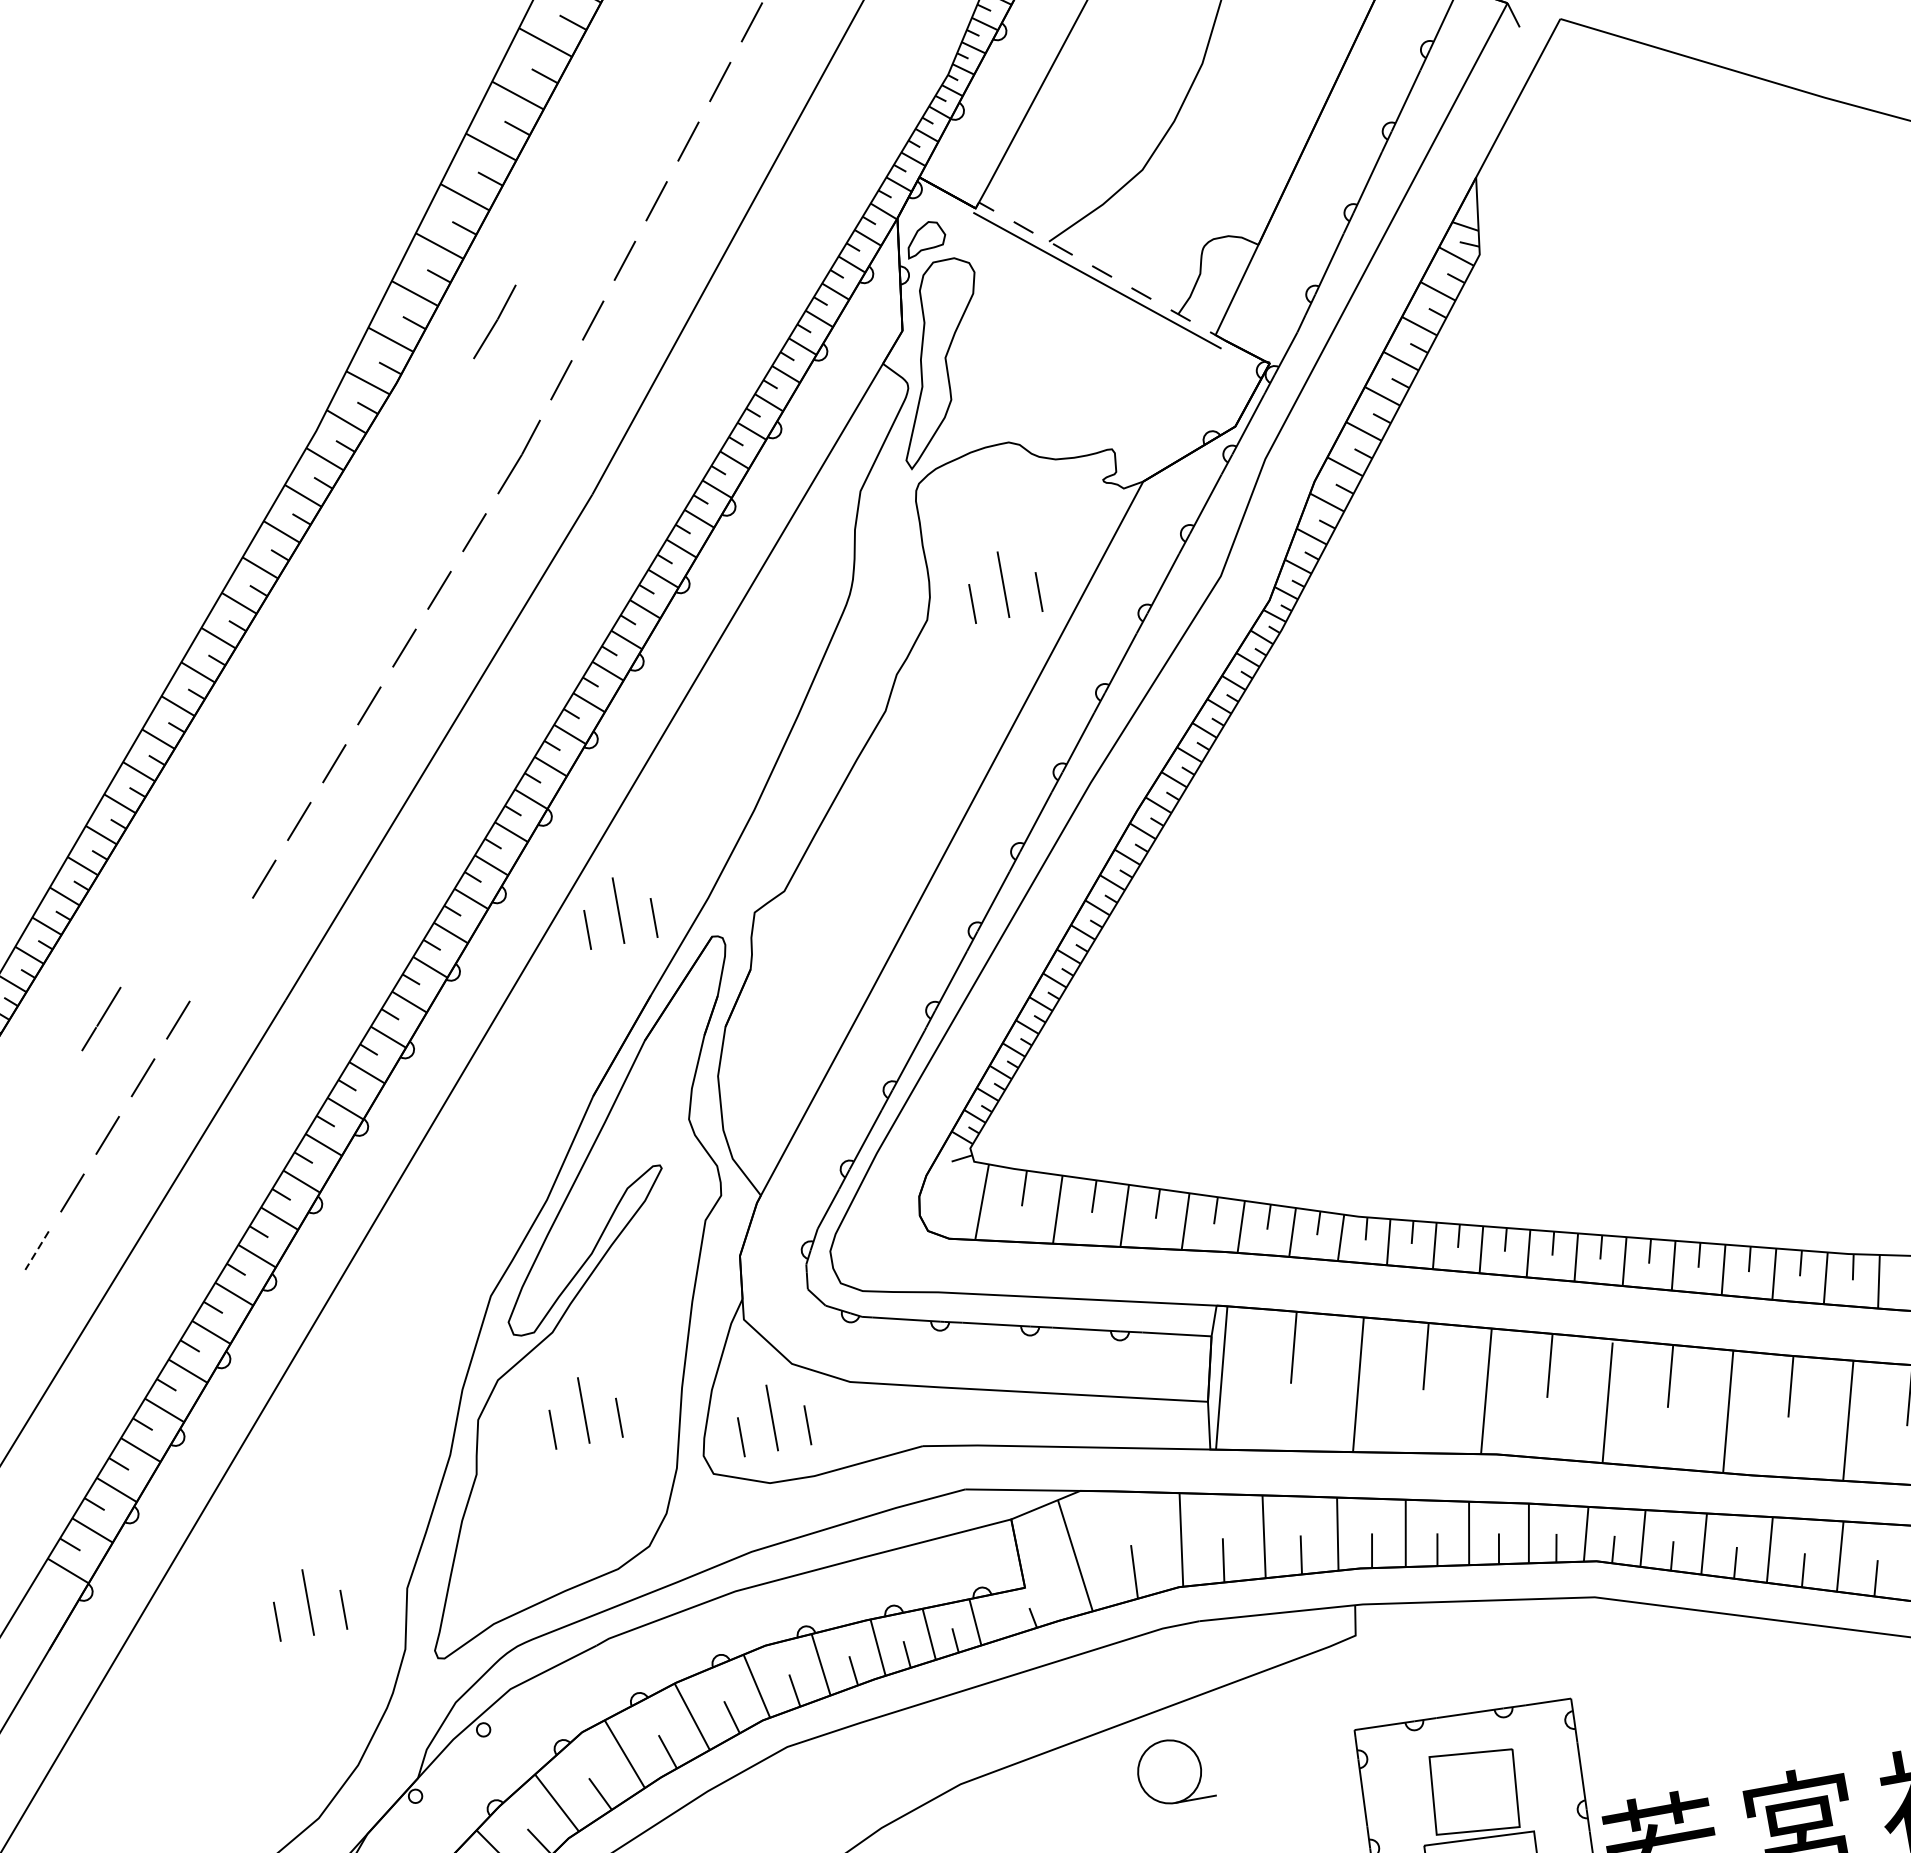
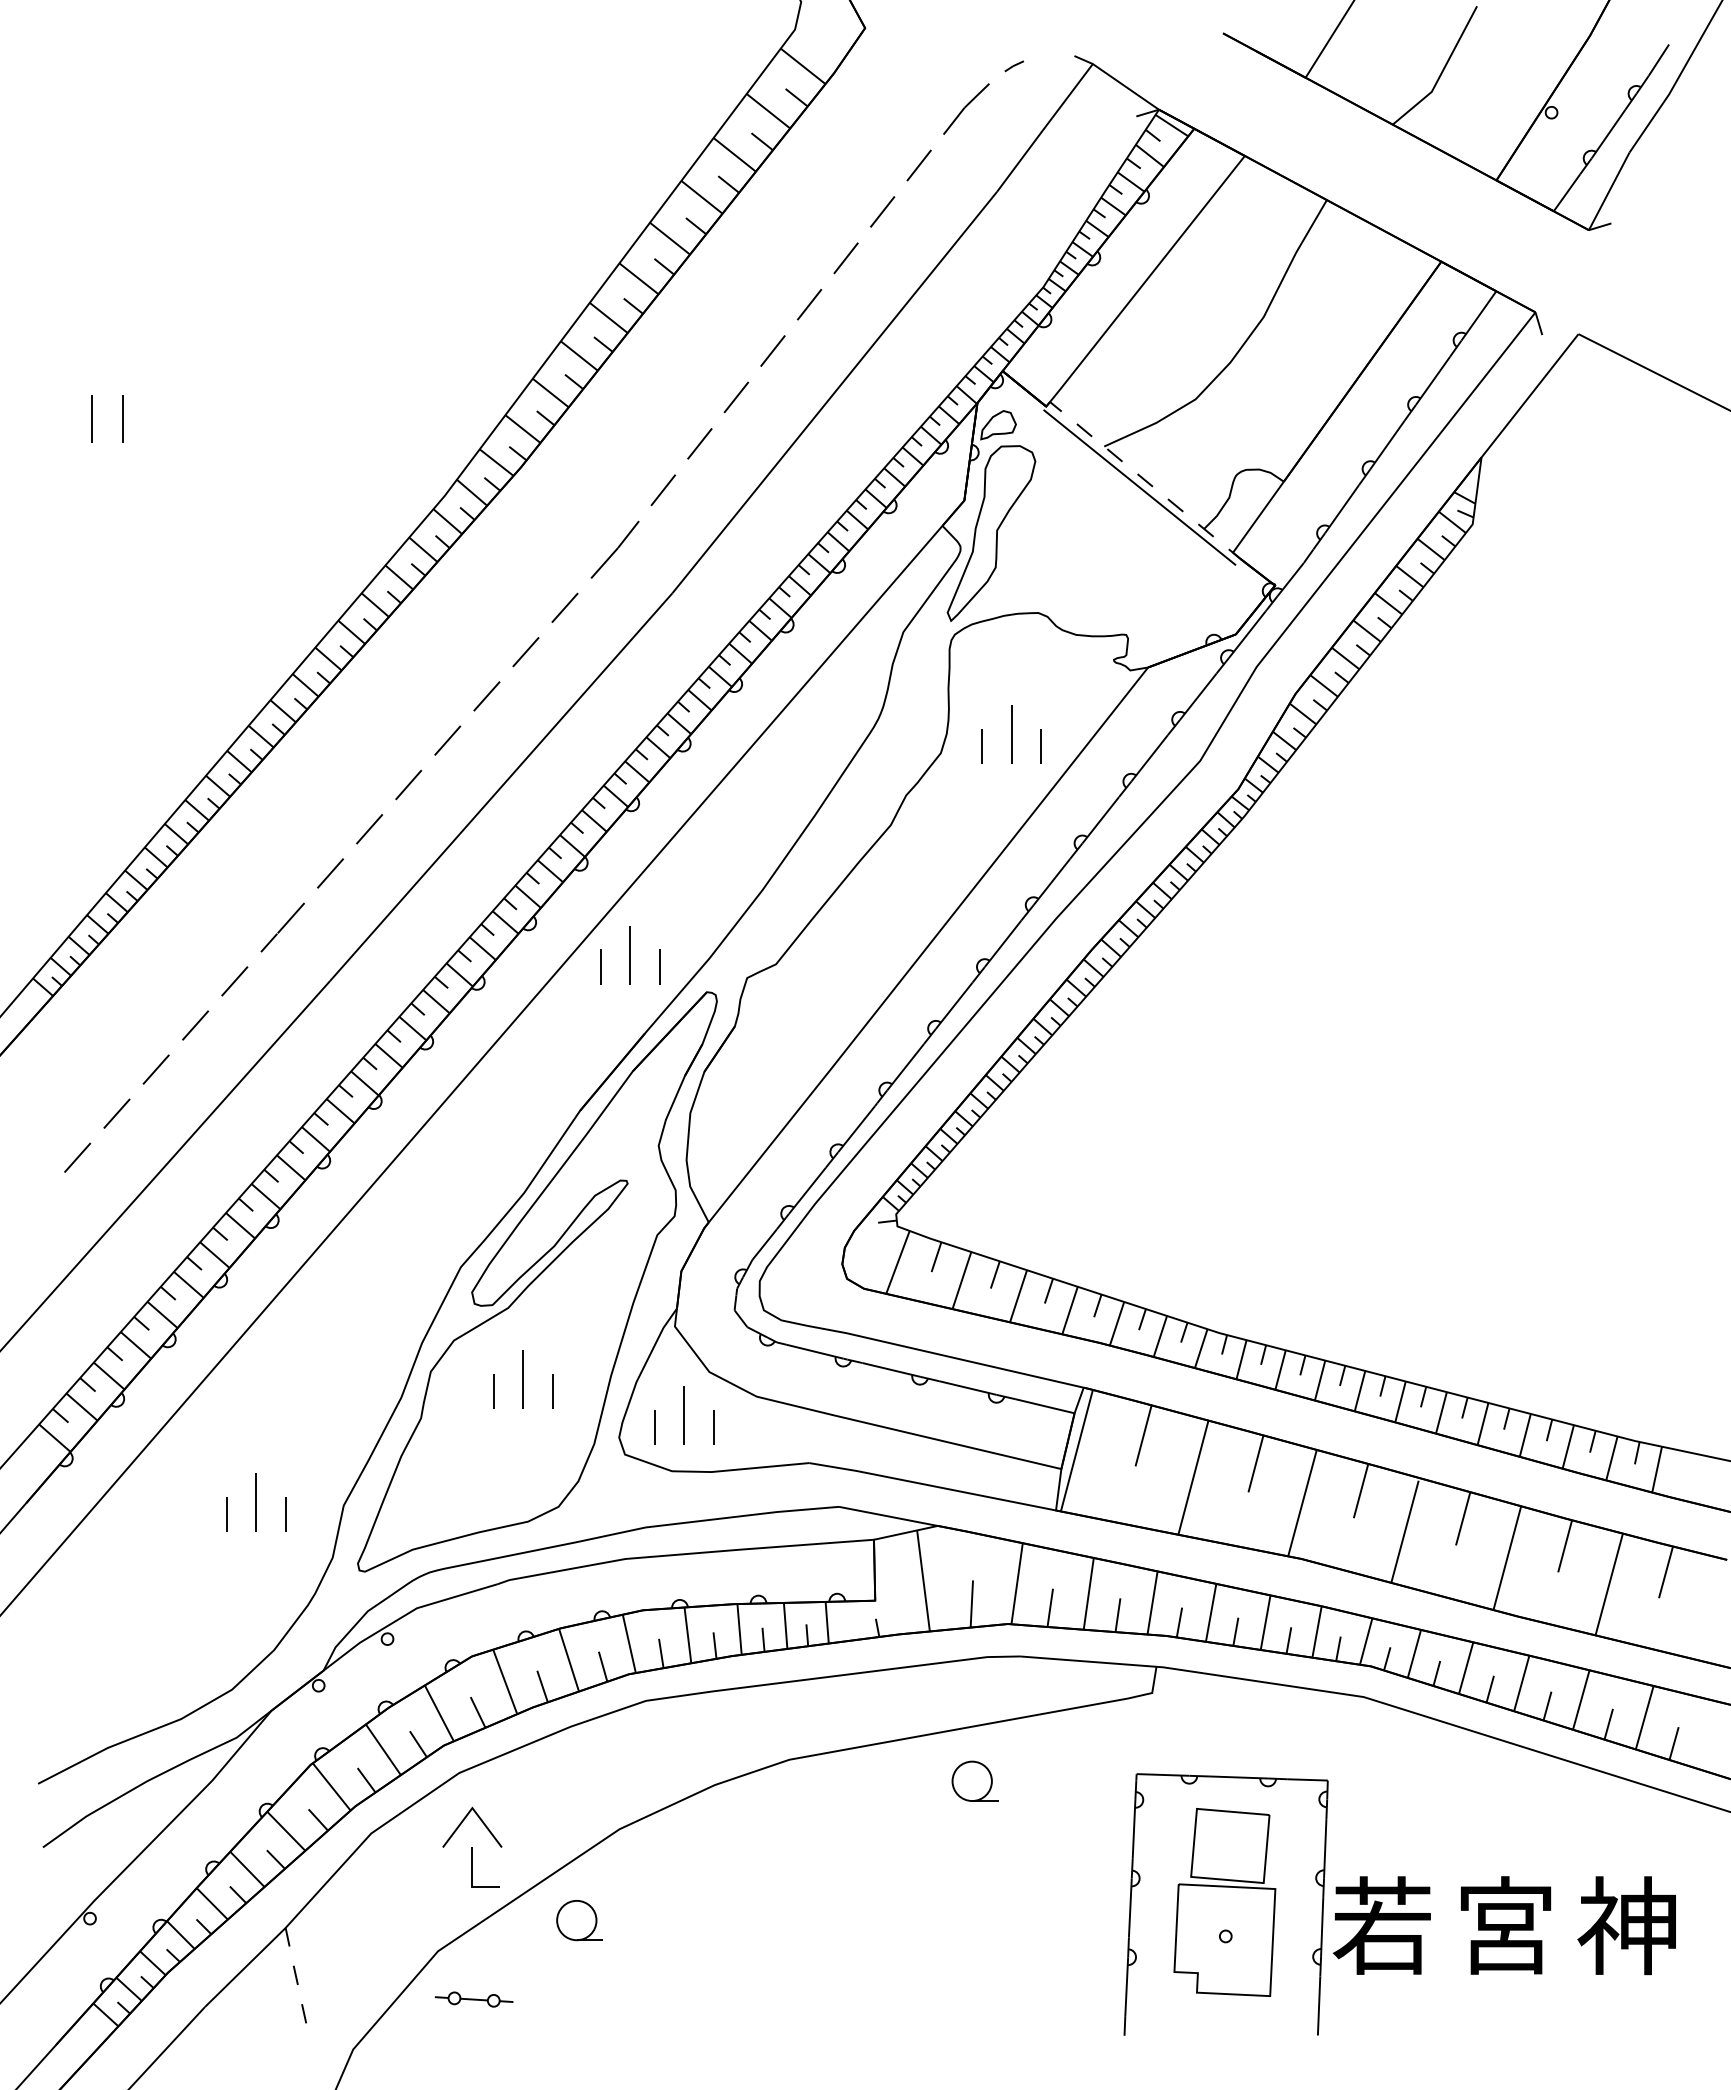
part: (494, 321) -> (614, 429), removed
line: (101, 1019) -> (282, 927), moved
line: (36, 1250) -> (77, 1157), dashed -> solid
part: (1173, 1770) -> (974, 1780), size x0.71

